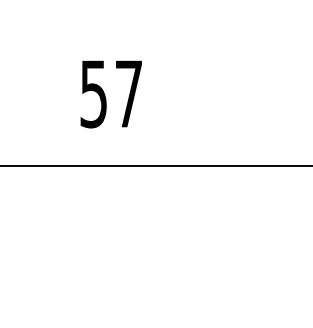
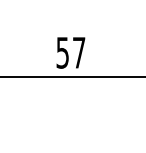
text: (110, 93) -> (70, 52), moved

